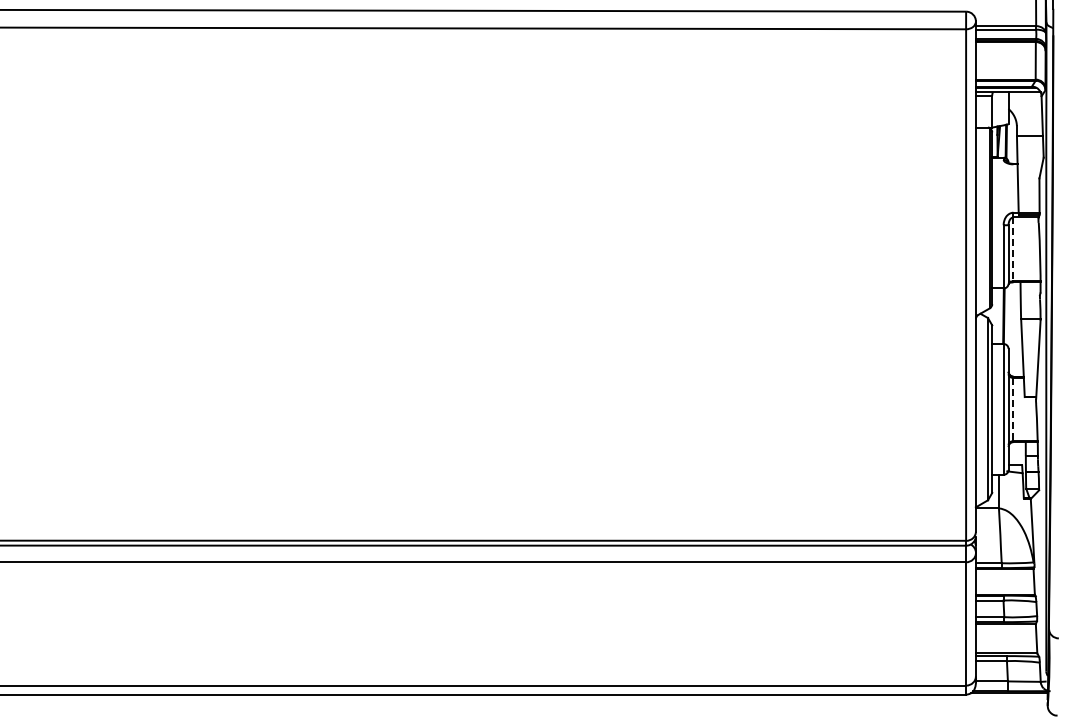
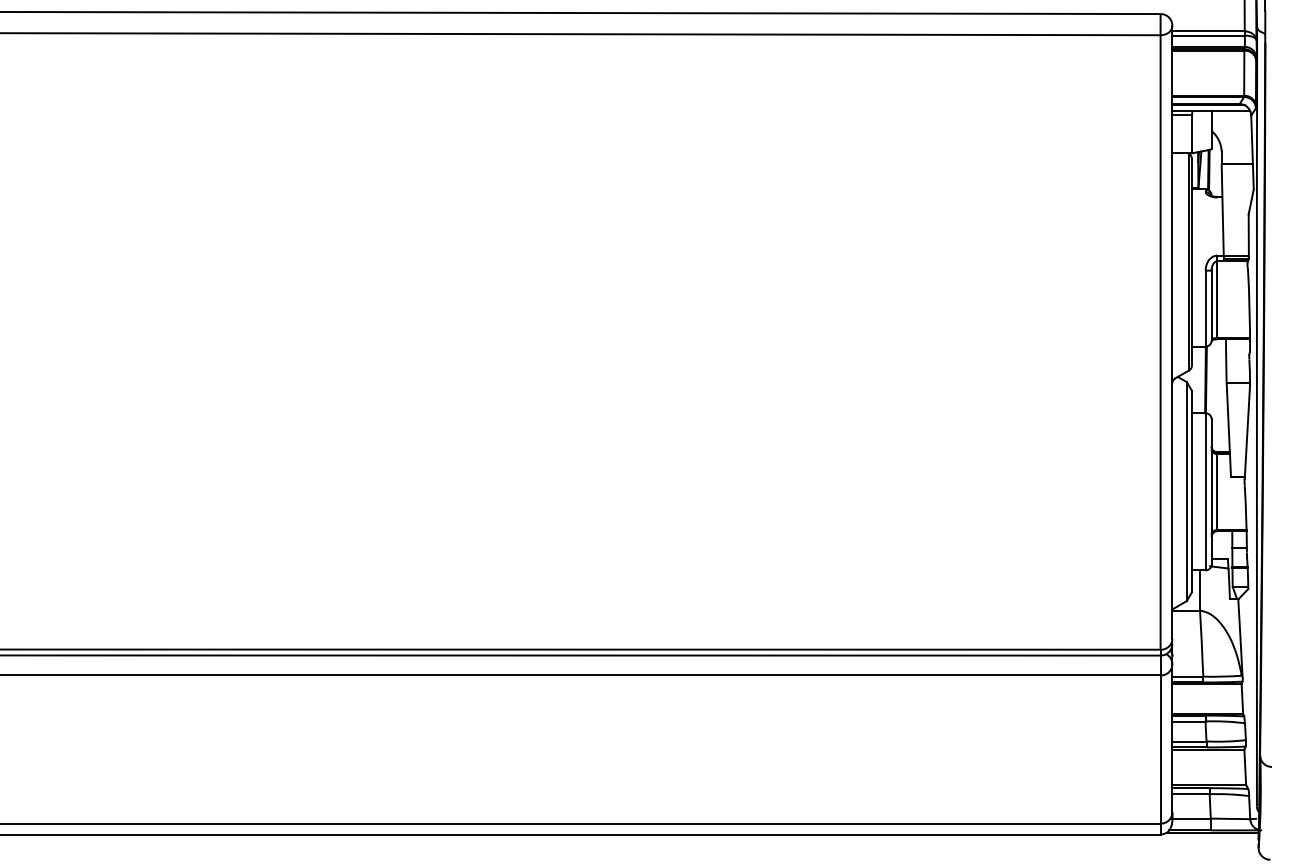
line: (1013, 249) -> (1217, 299), dashed -> solid
line: (1013, 409) -> (1217, 491), dashed -> solid

